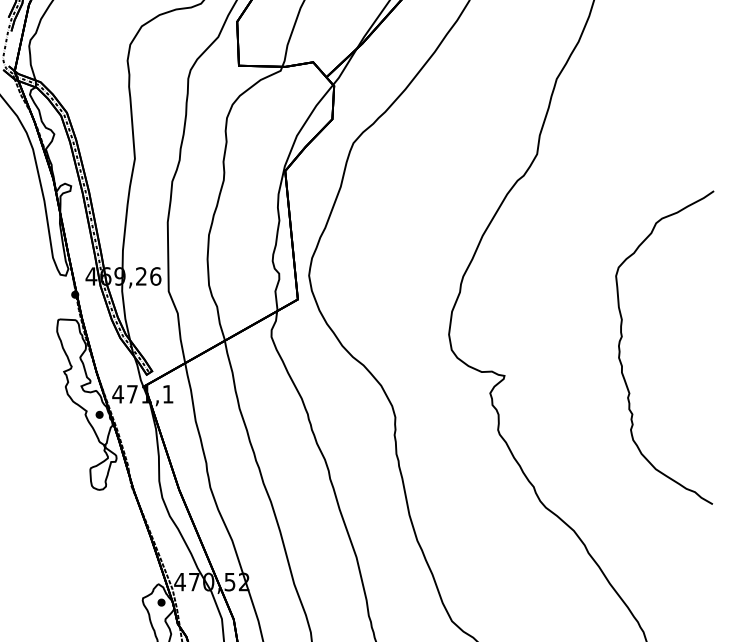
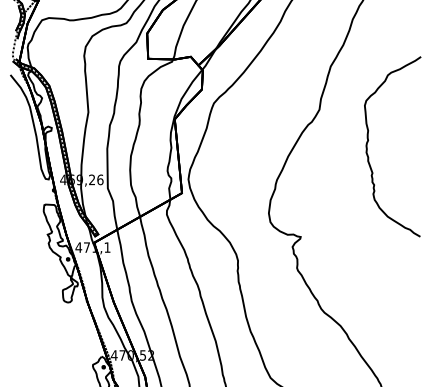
curve: (622, 340) -> (368, 142), moved

